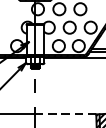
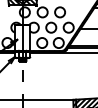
line: (65, 114) -> (47, 99), dashed -> solid

